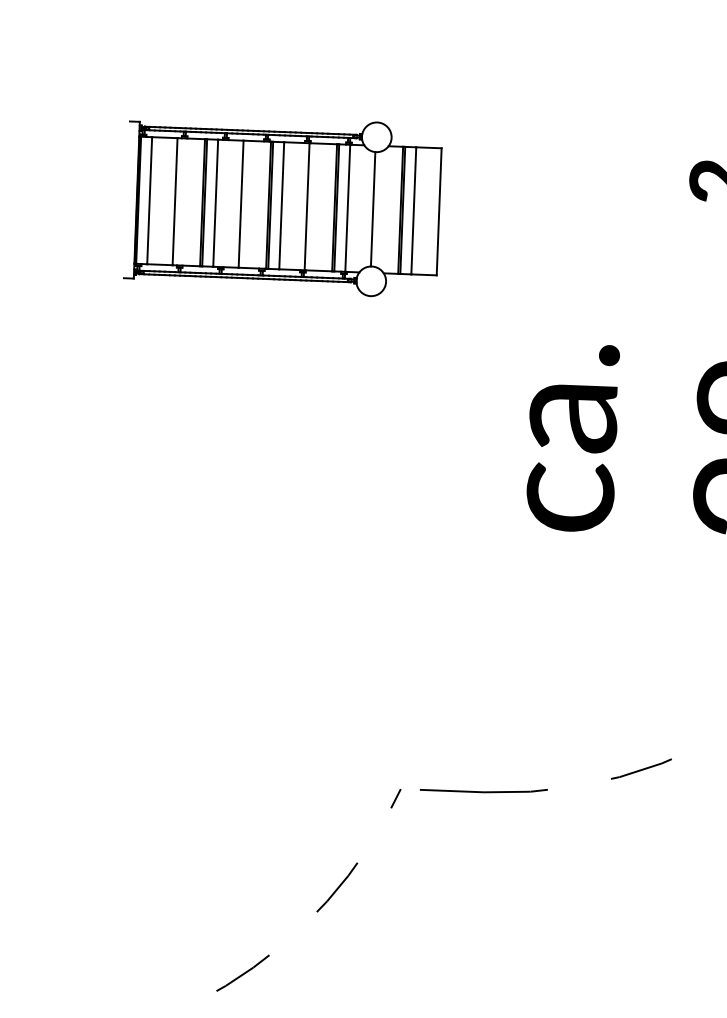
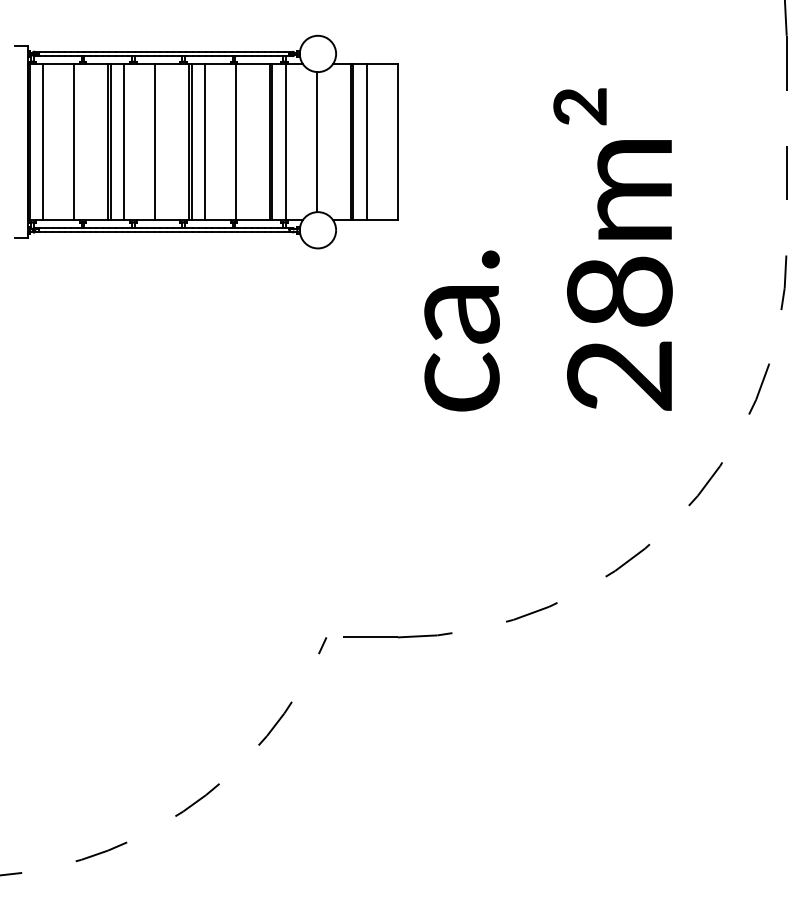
part: (283, 205) -> (206, 141), size x1.43

